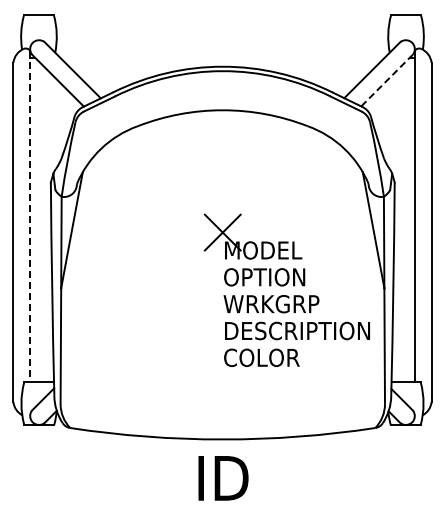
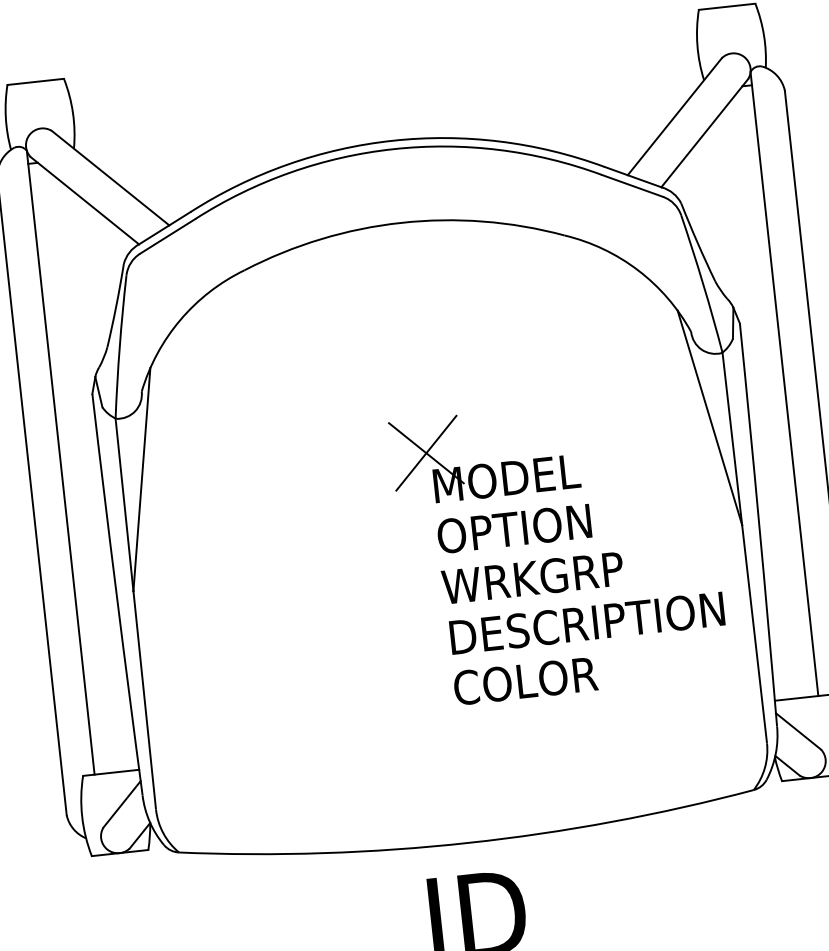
line: (387, 80) -> (705, 133), dashed -> solid
line: (30, 216) -> (60, 462), dashed -> solid

